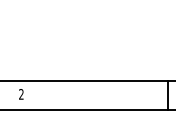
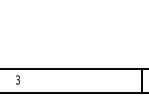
text: (20, 94) -> (17, 80), 2 -> 3

